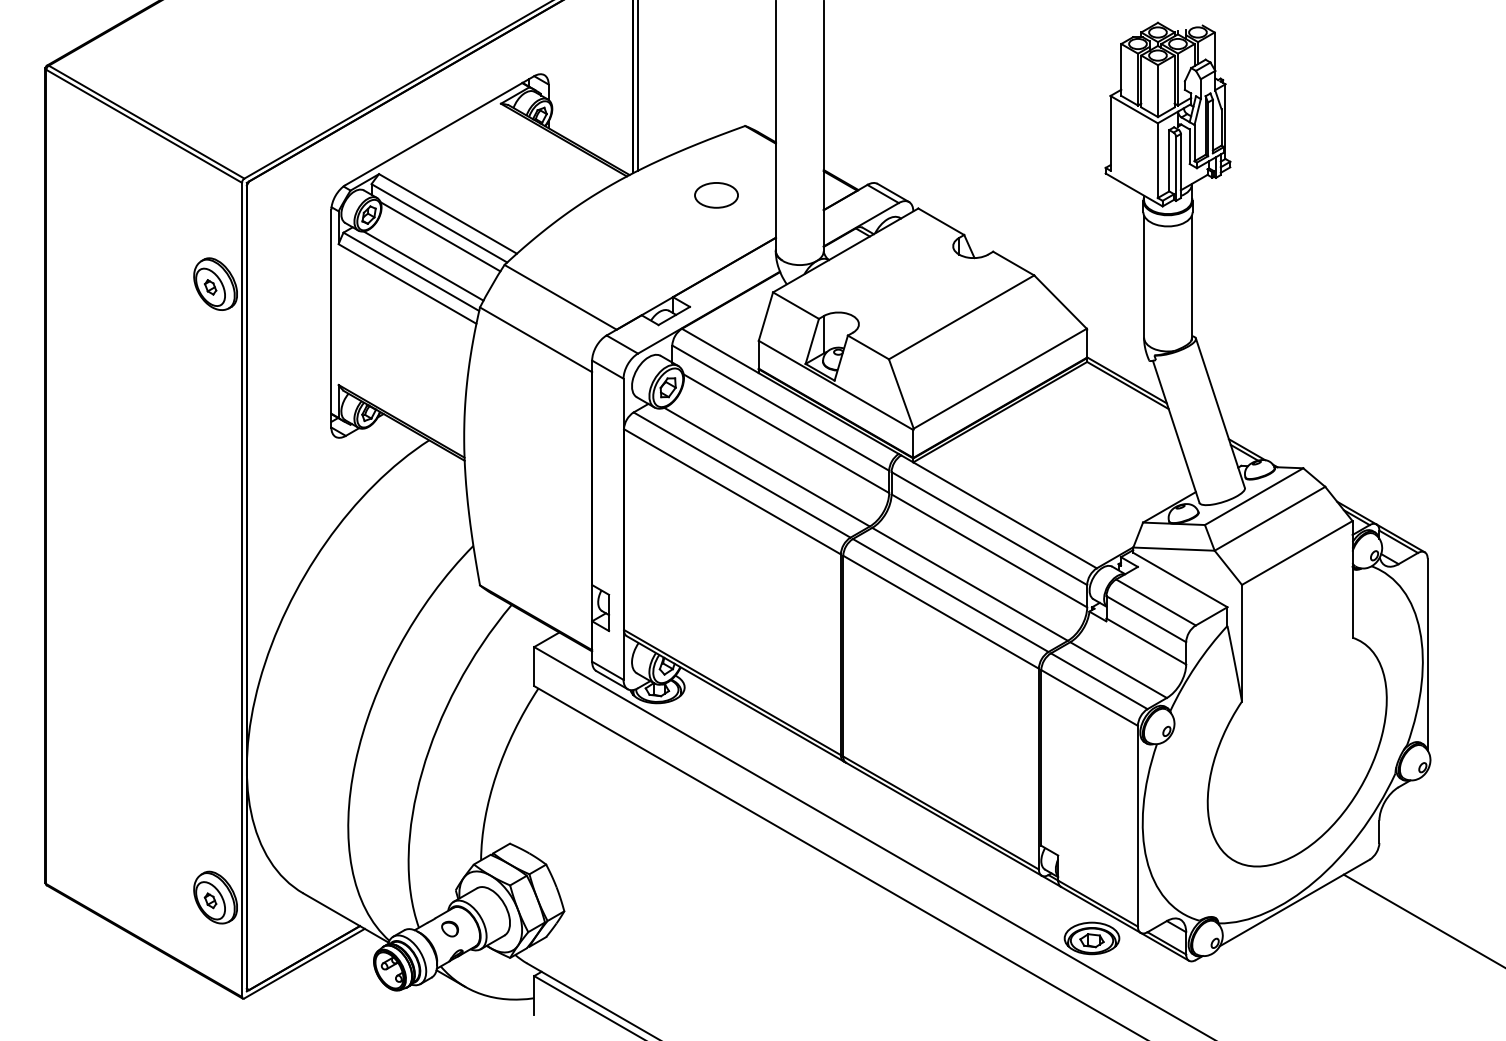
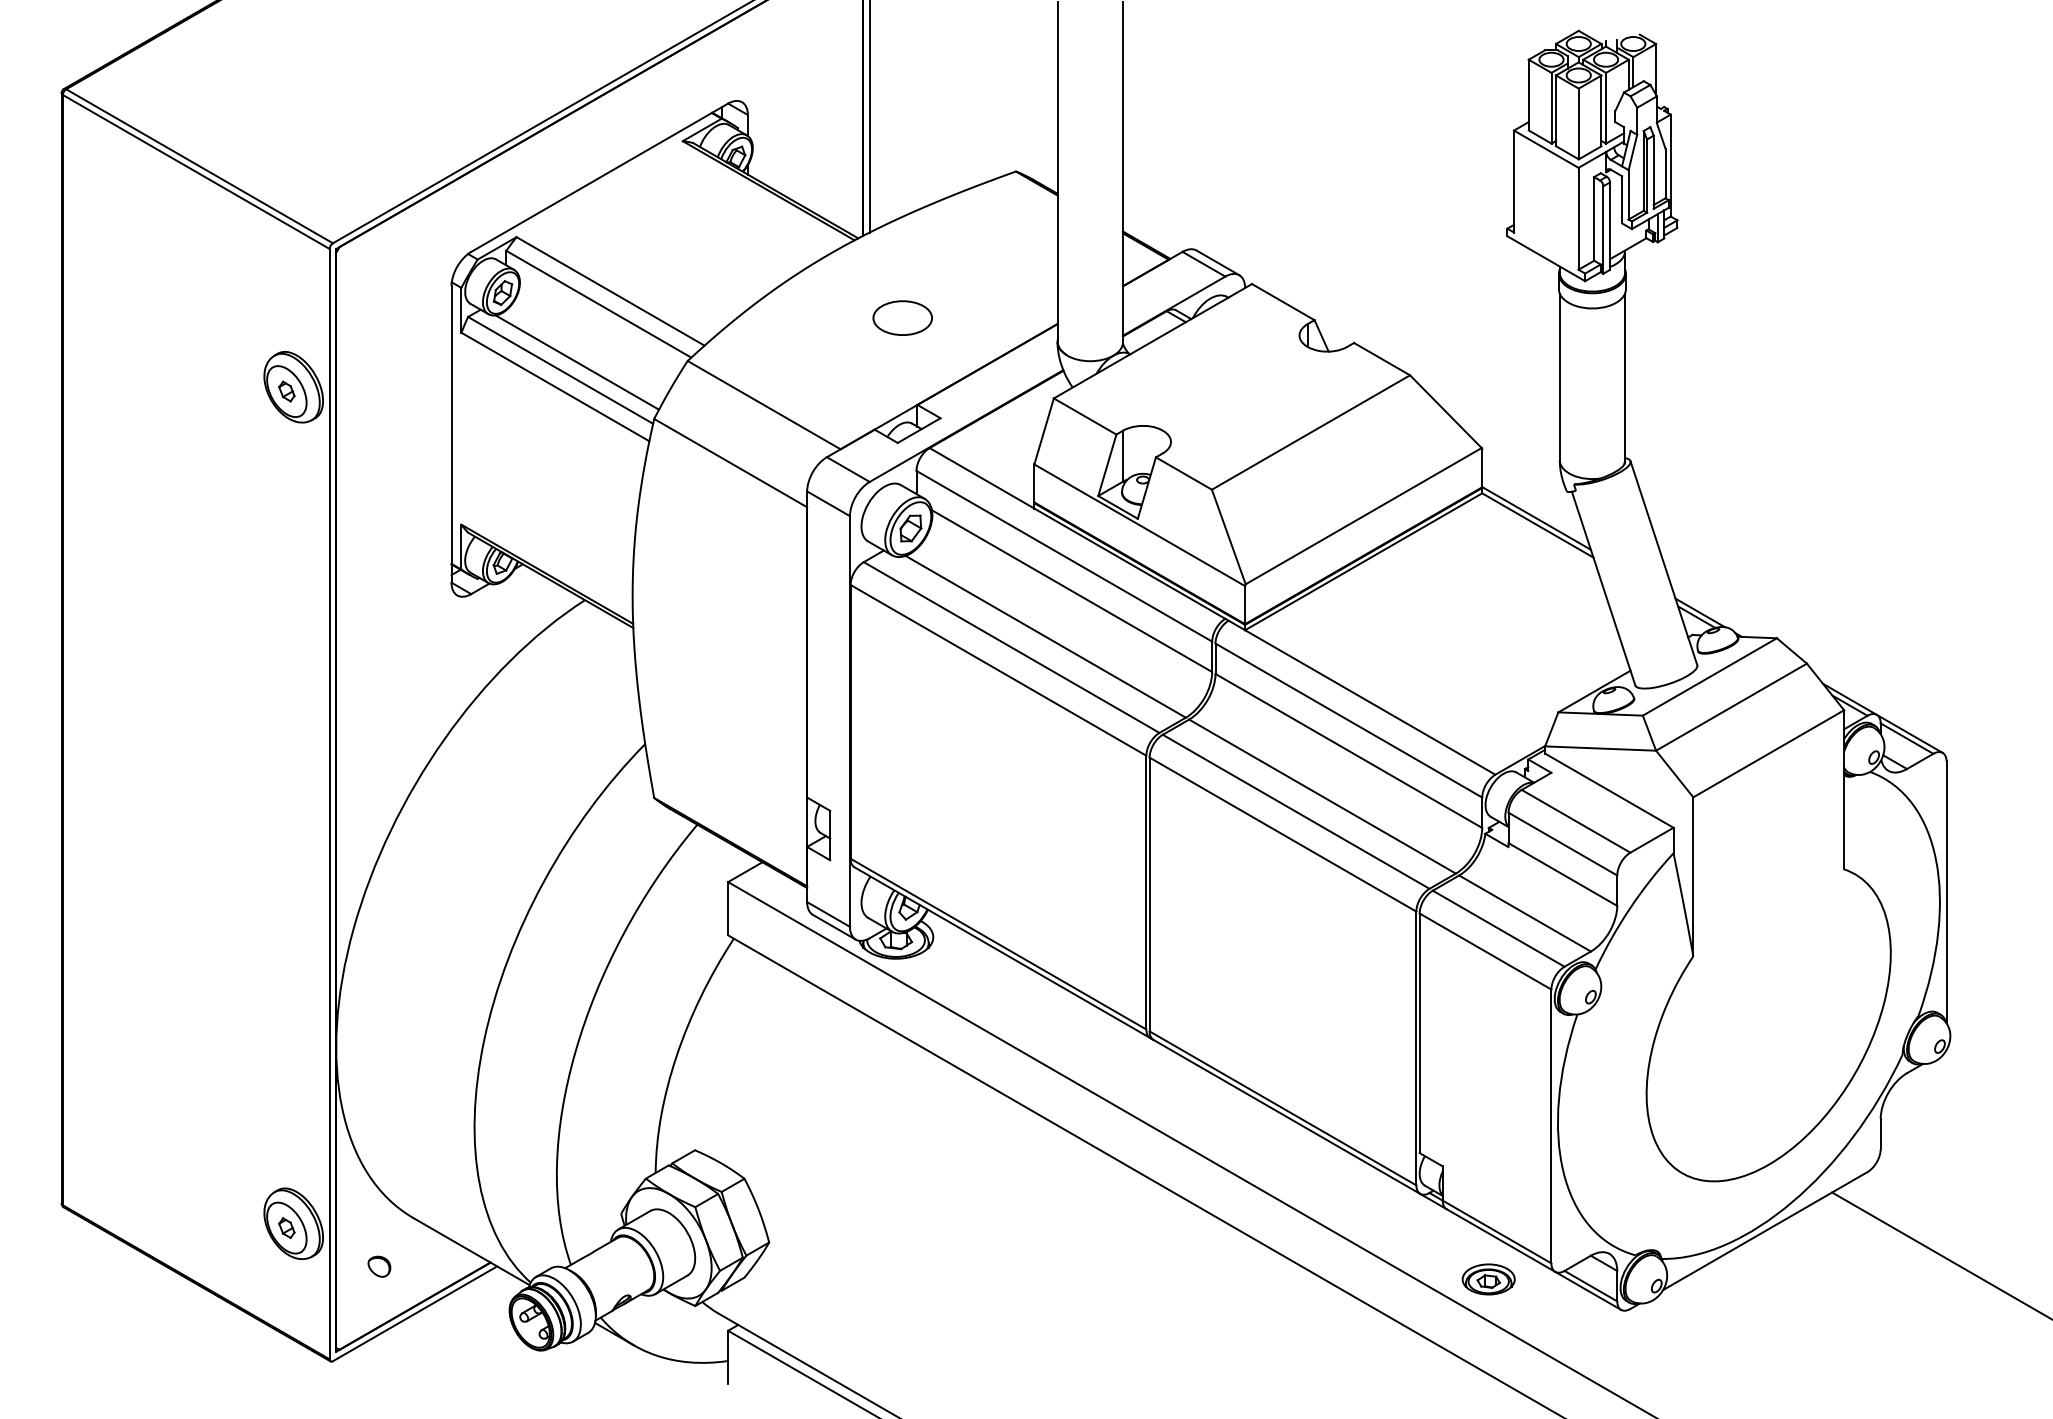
part: (716, 194) -> (902, 317), moved
line: (440, 236) -> (600, 322), removed
part: (450, 928) -> (379, 1266), moved
part: (1091, 938) -> (1488, 1279), size x0.7

